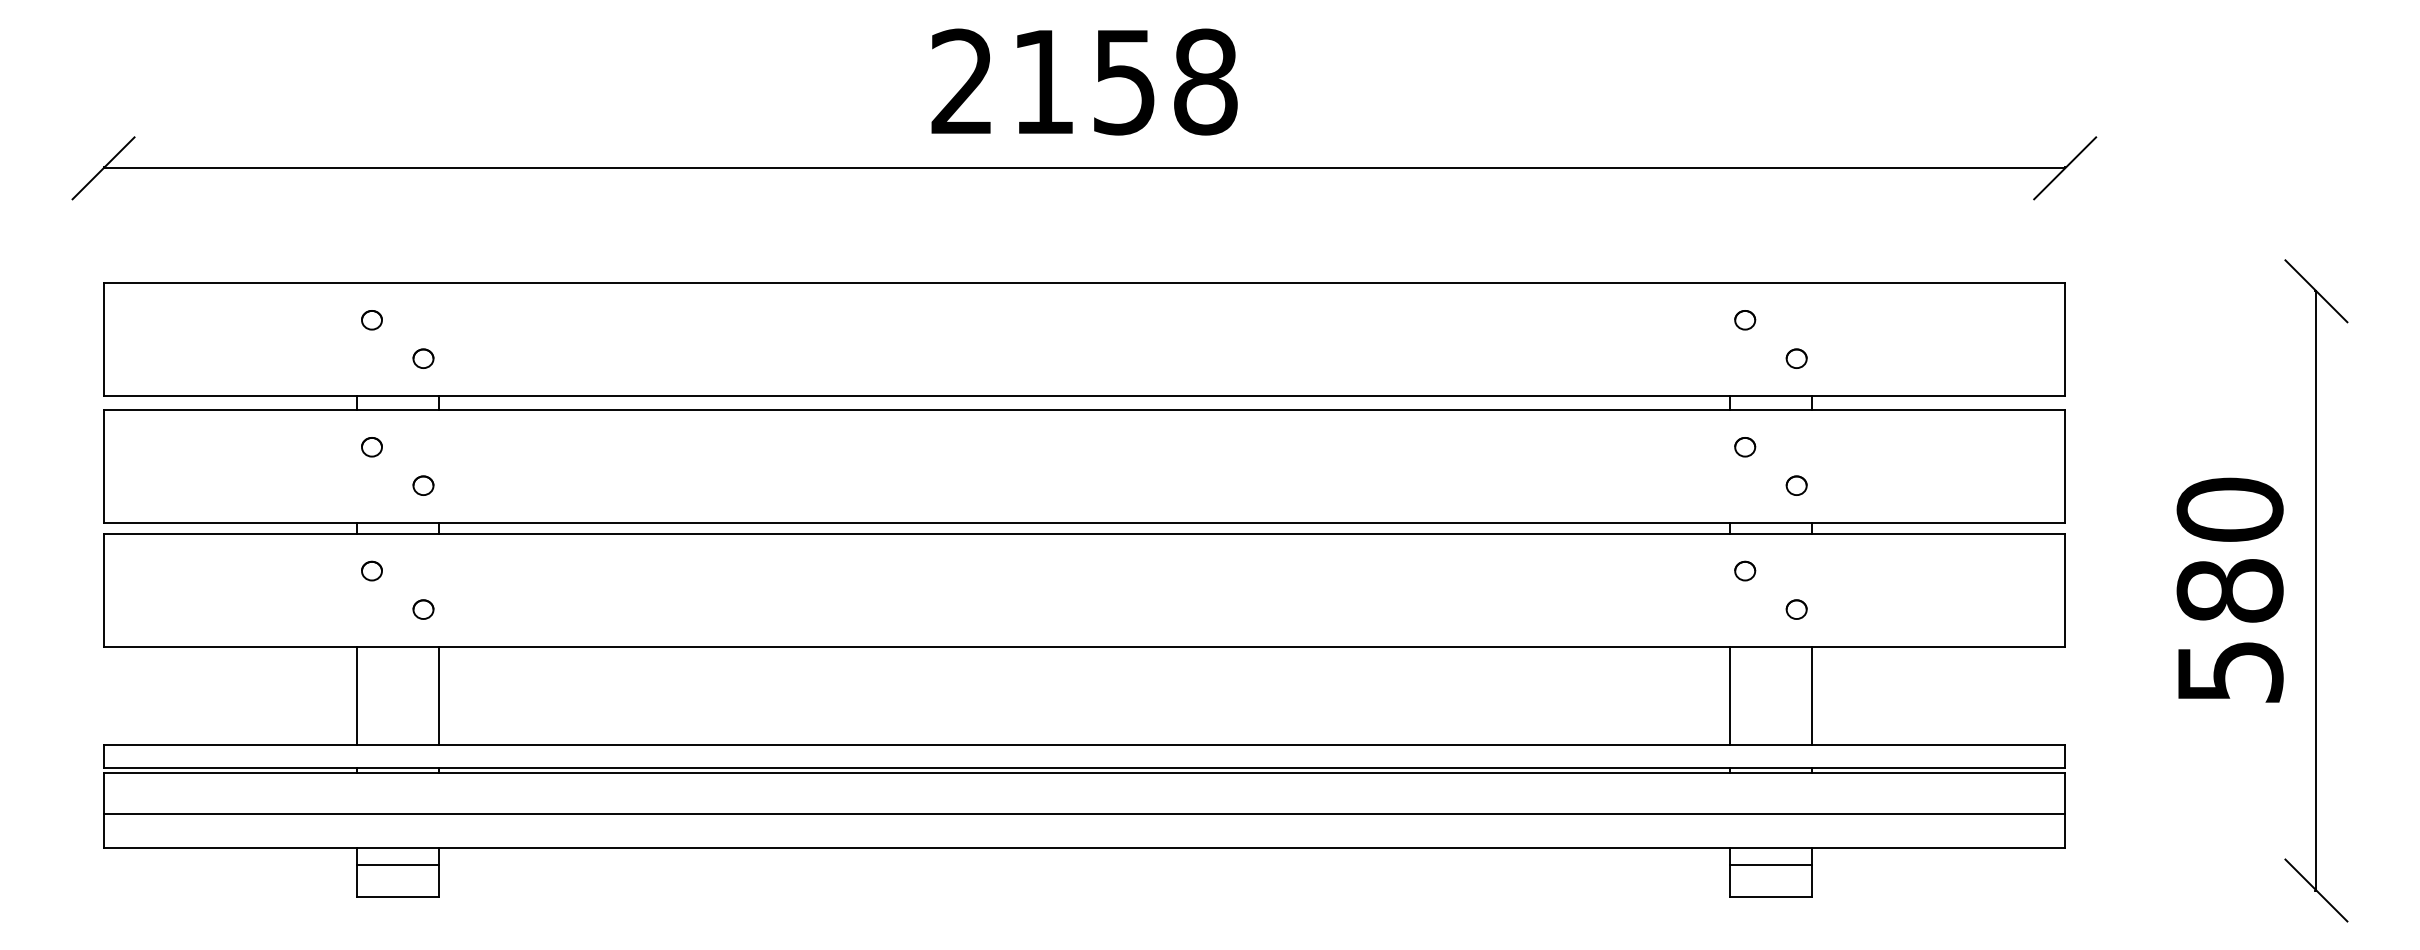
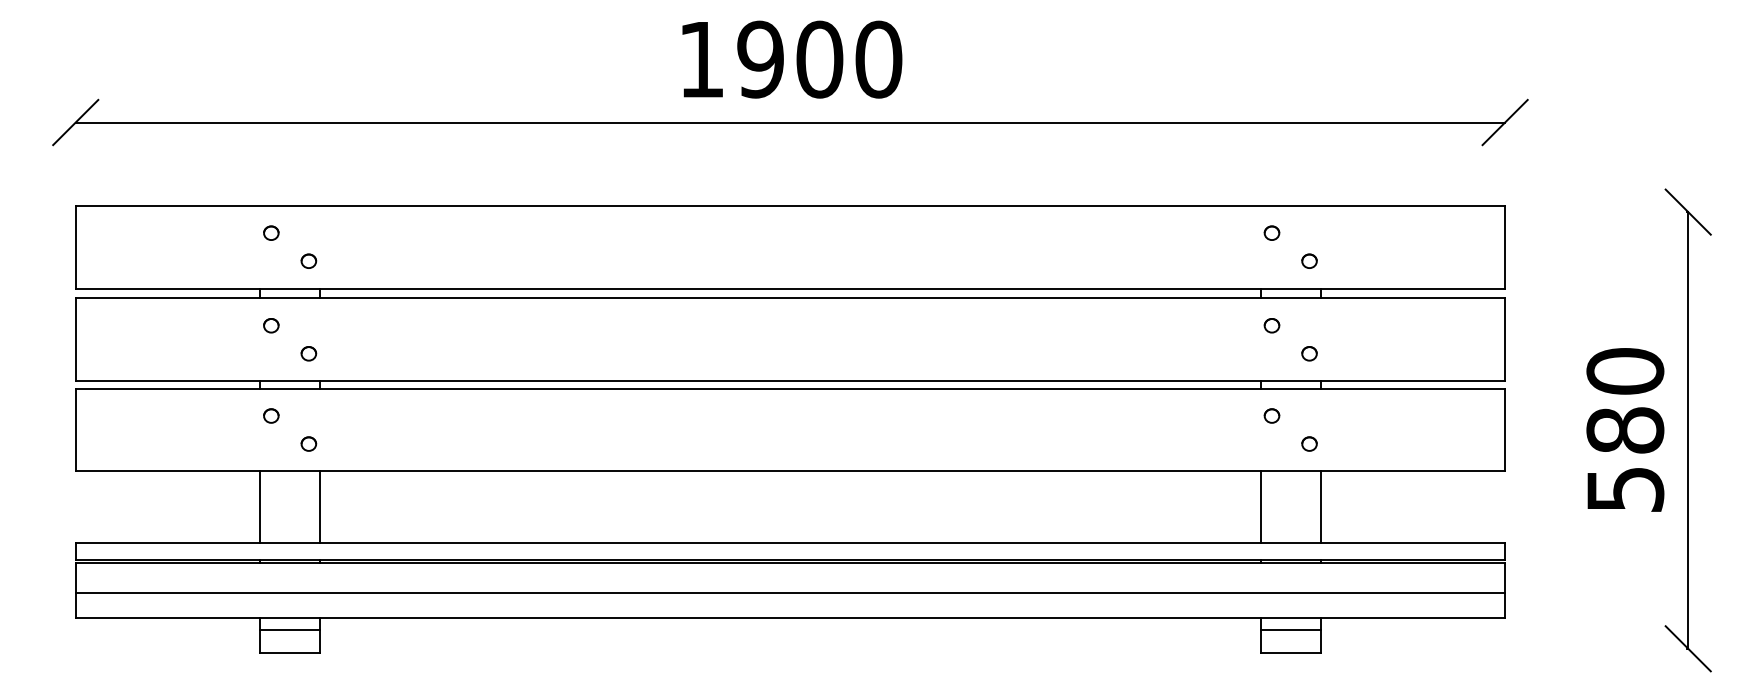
text: (1084, 81) -> (790, 59), 2158 -> 1900

